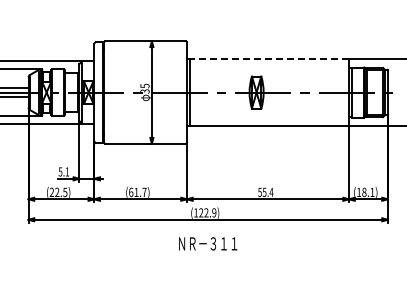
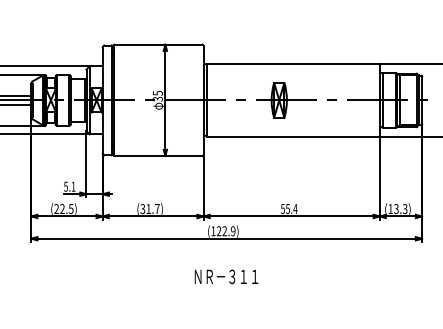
line: (268, 59) -> (292, 64), dashed -> solid
text: (131, 191) -> (143, 207), (61.7) -> (31.7)
text: (368, 192) -> (400, 209), (18.1) -> (13.3)
text: (208, 243) -> (226, 276), moved

